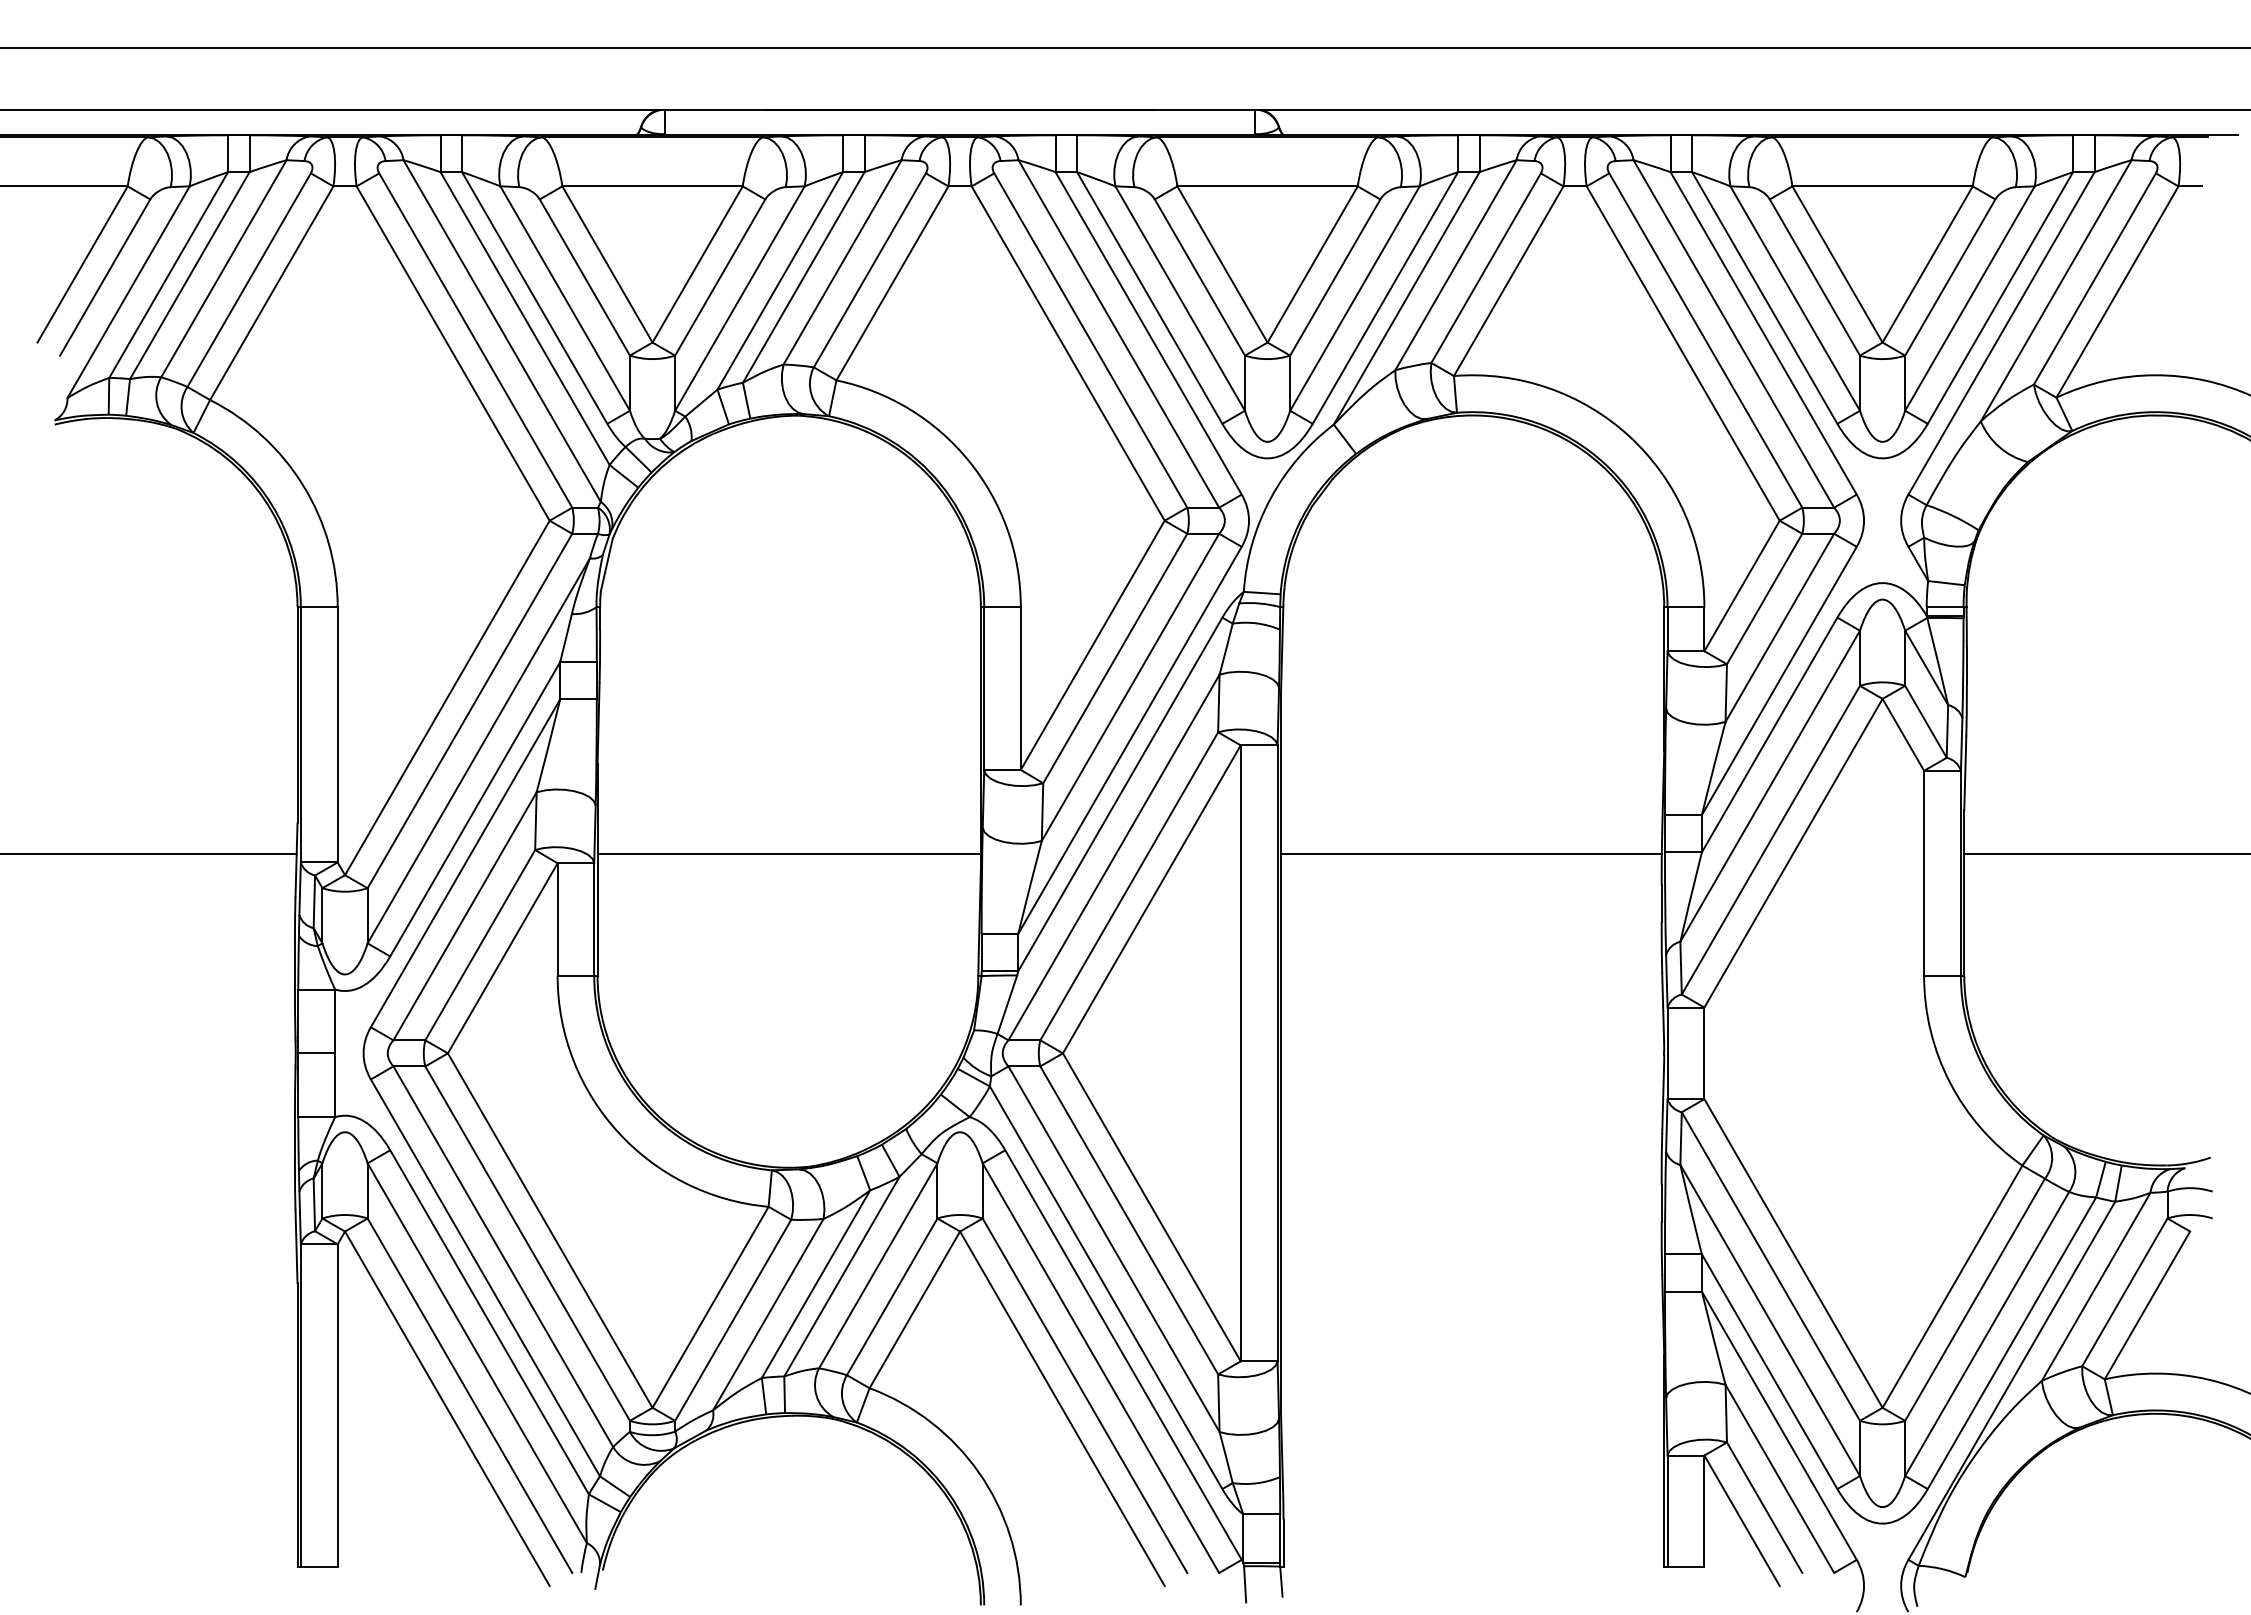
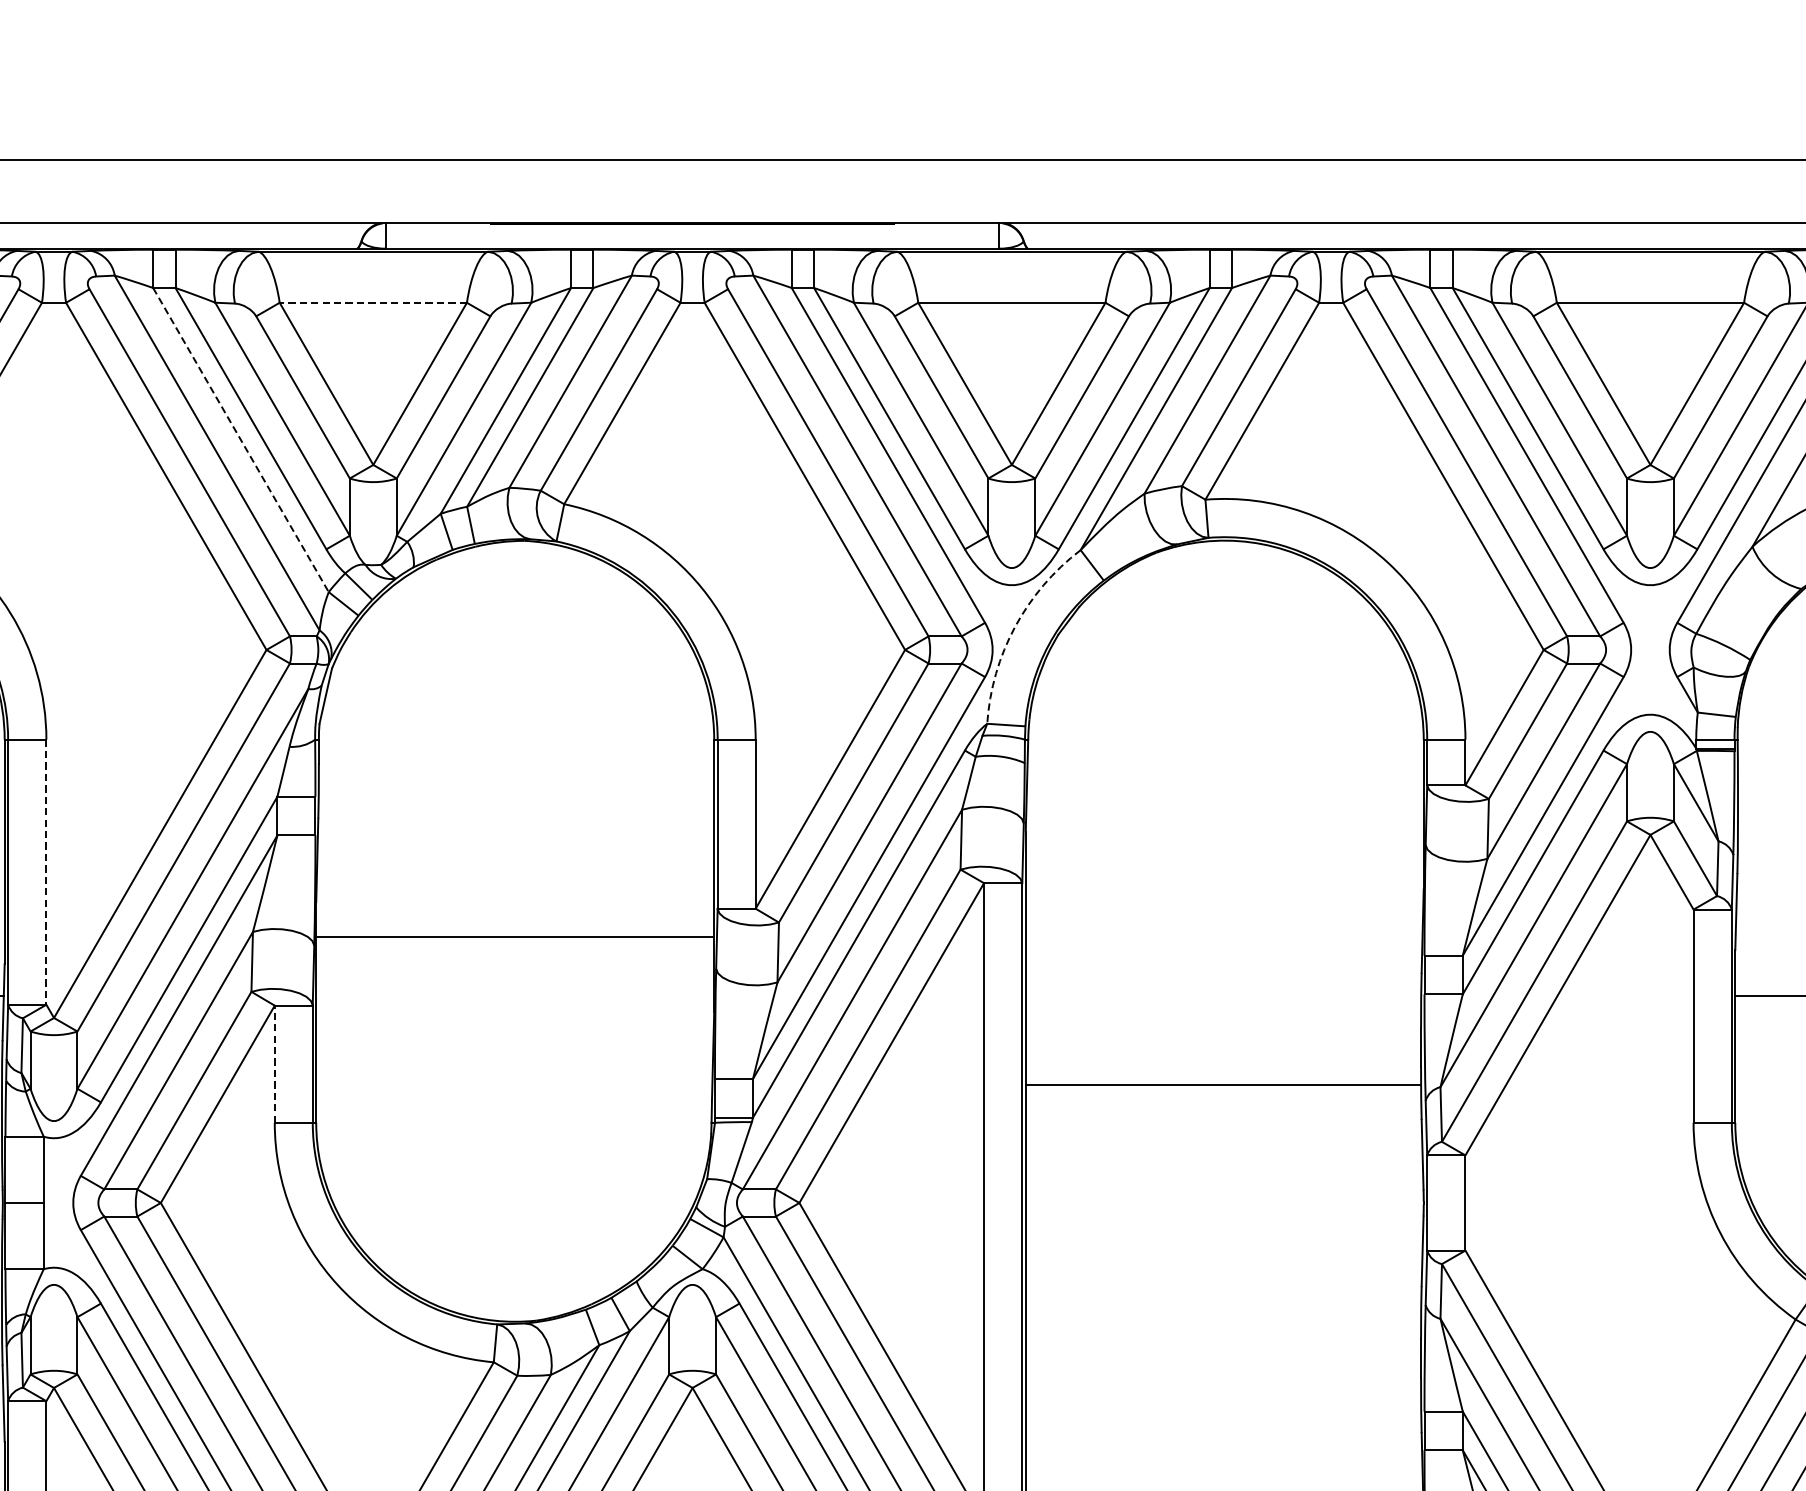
line: (652, 186) -> (373, 302), solid -> dashed
line: (525, 319) -> (241, 441), solid -> dashed
arc: (1270, 498) -> (1014, 626), solid -> dashed
line: (337, 734) -> (46, 871), solid -> dashed
line: (788, 854) -> (514, 937), moved
line: (1470, 854) -> (1222, 1084), moved
line: (557, 919) -> (274, 1063), solid -> dashed

